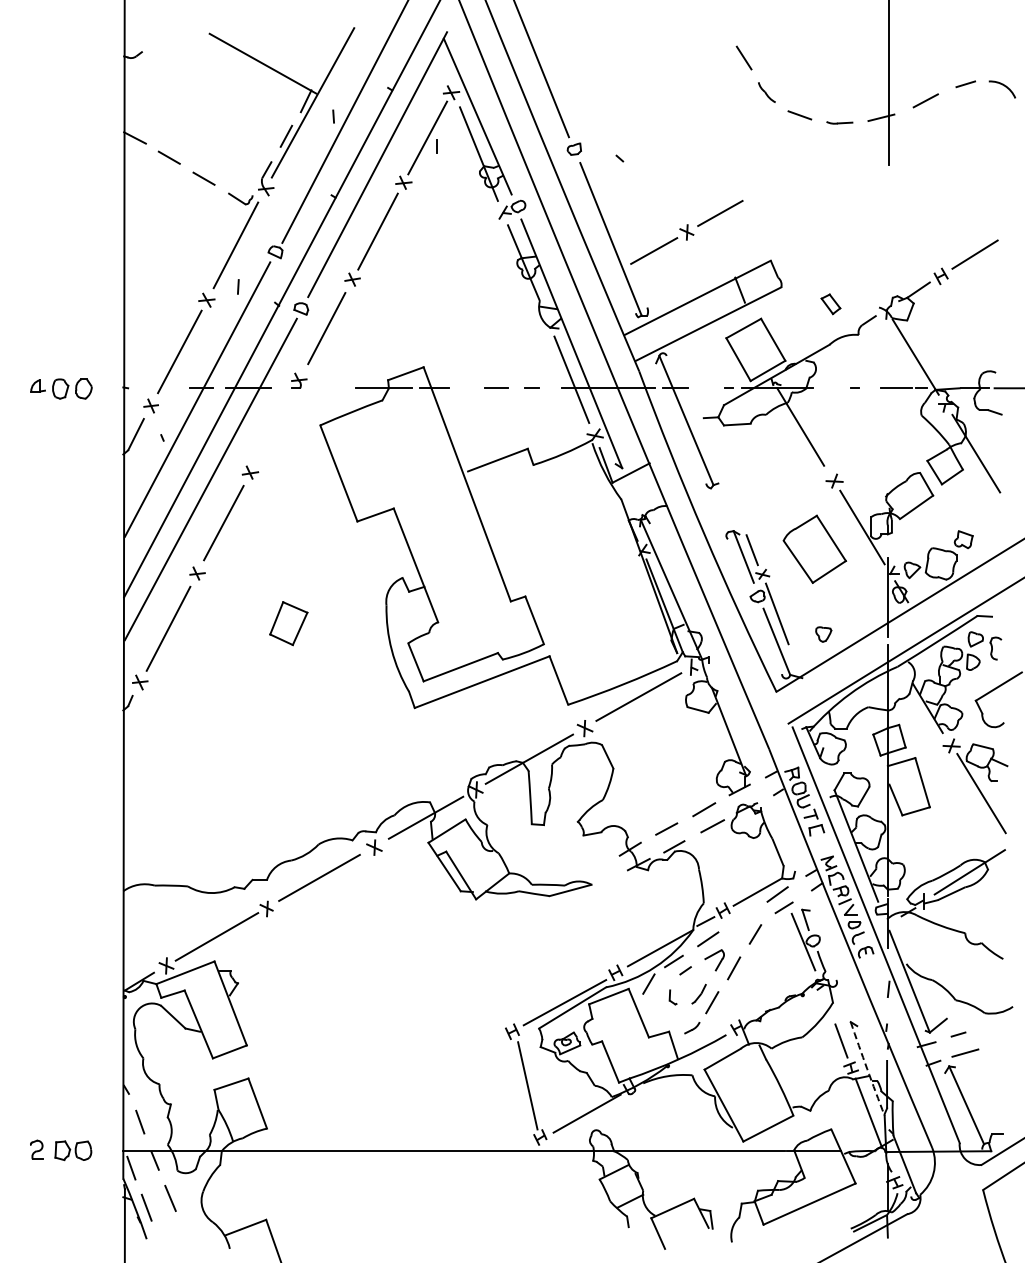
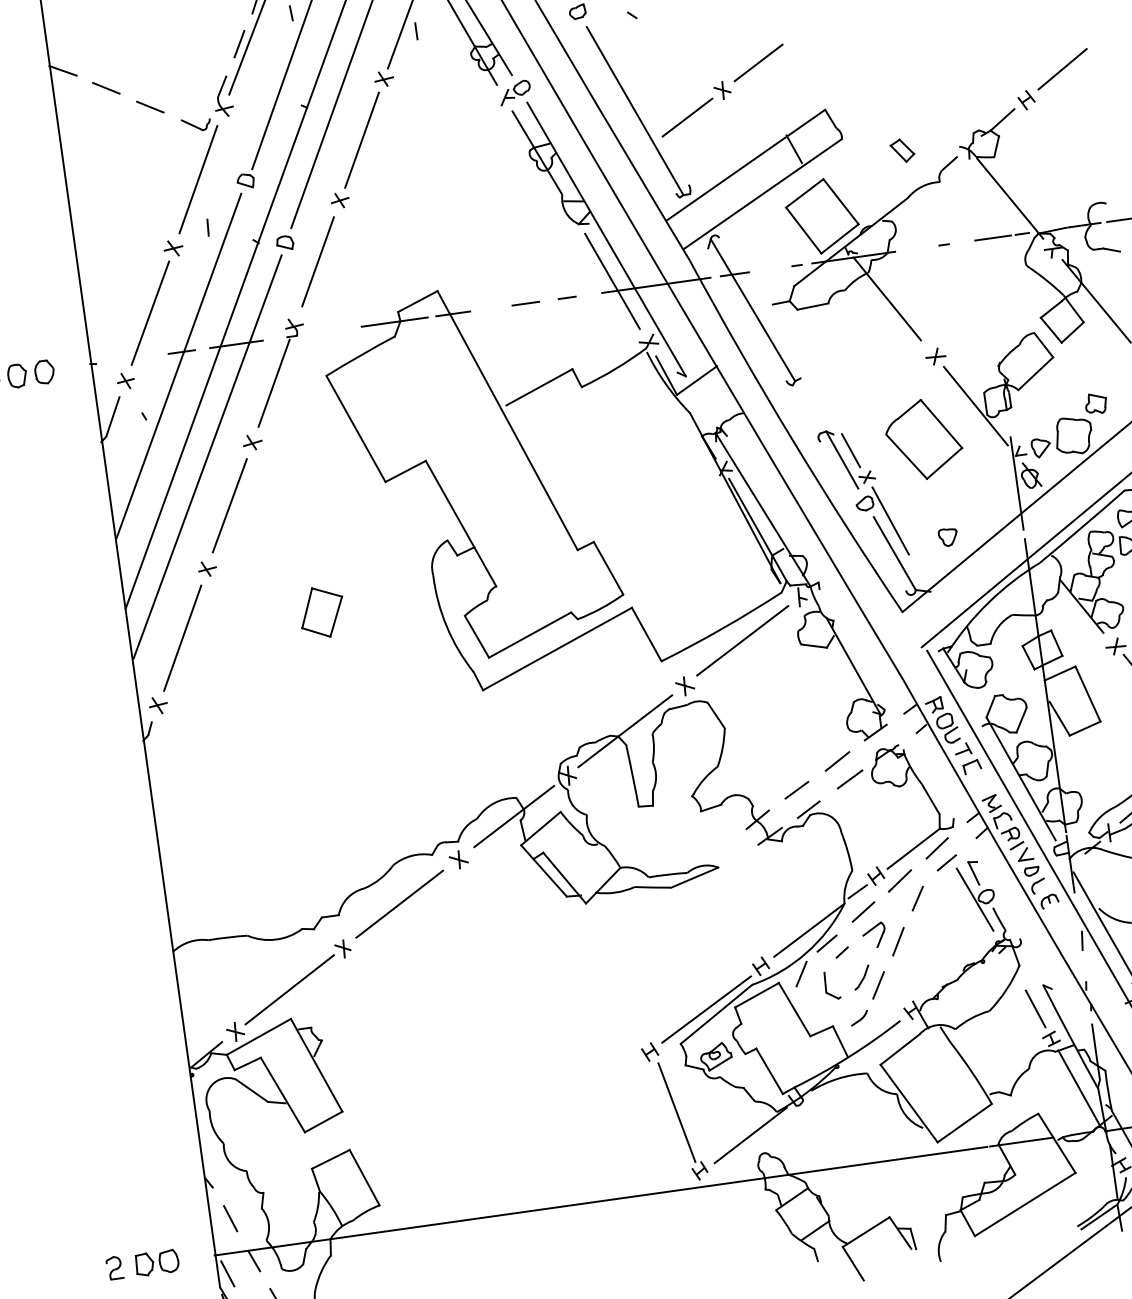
line: (275, 425) -> (274, 383), added
line: (742, 917) -> (899, 881), added
part: (672, 997) -> (831, 985), size x1.67
arc: (867, 1069) -> (1070, 1037), dashed -> solid

